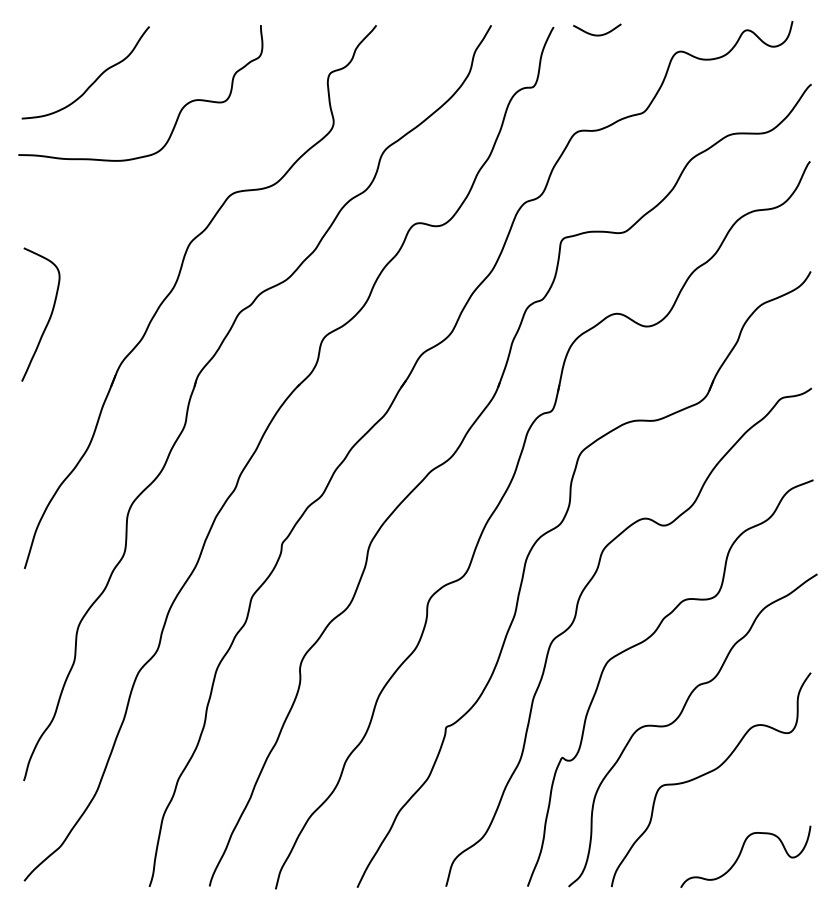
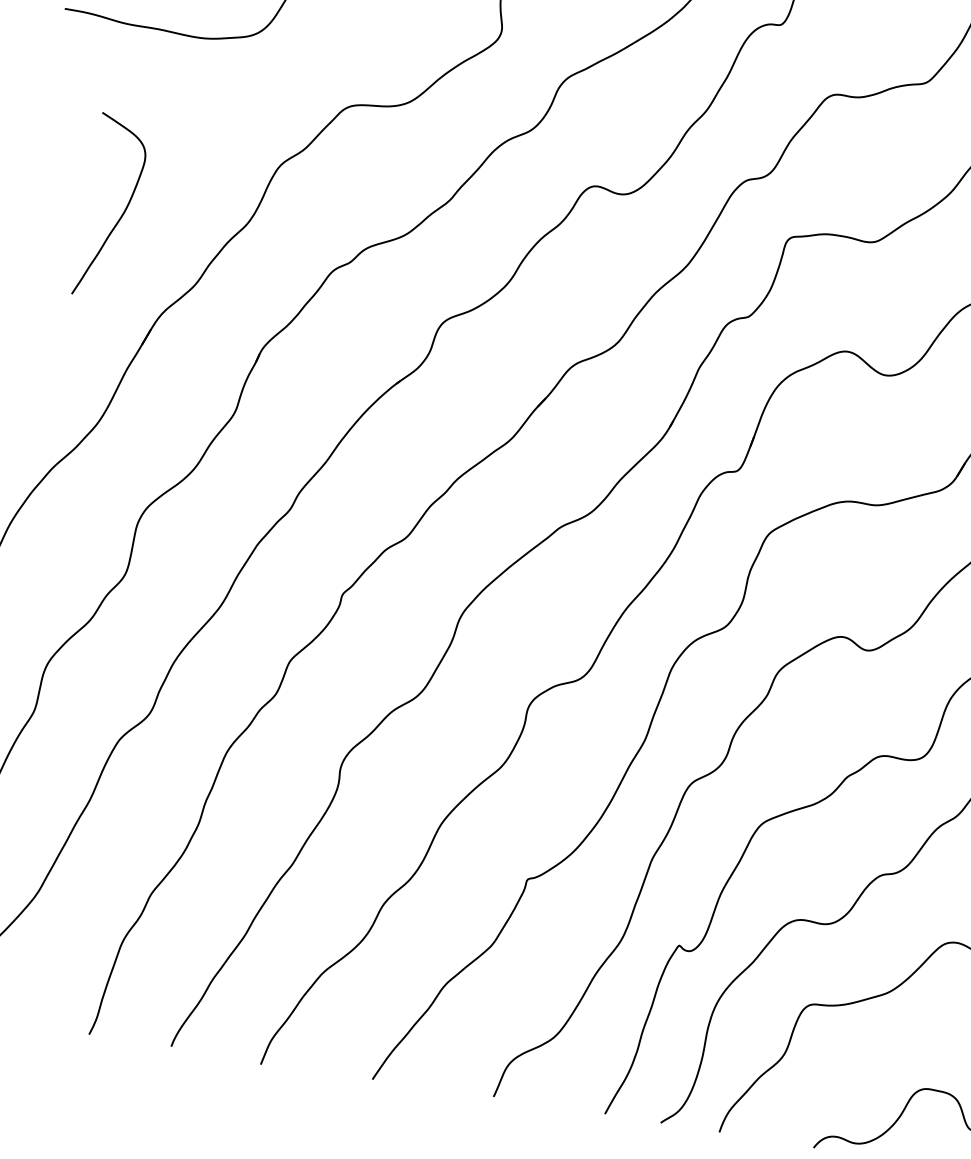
curve: (49, 316) -> (123, 211), moved

